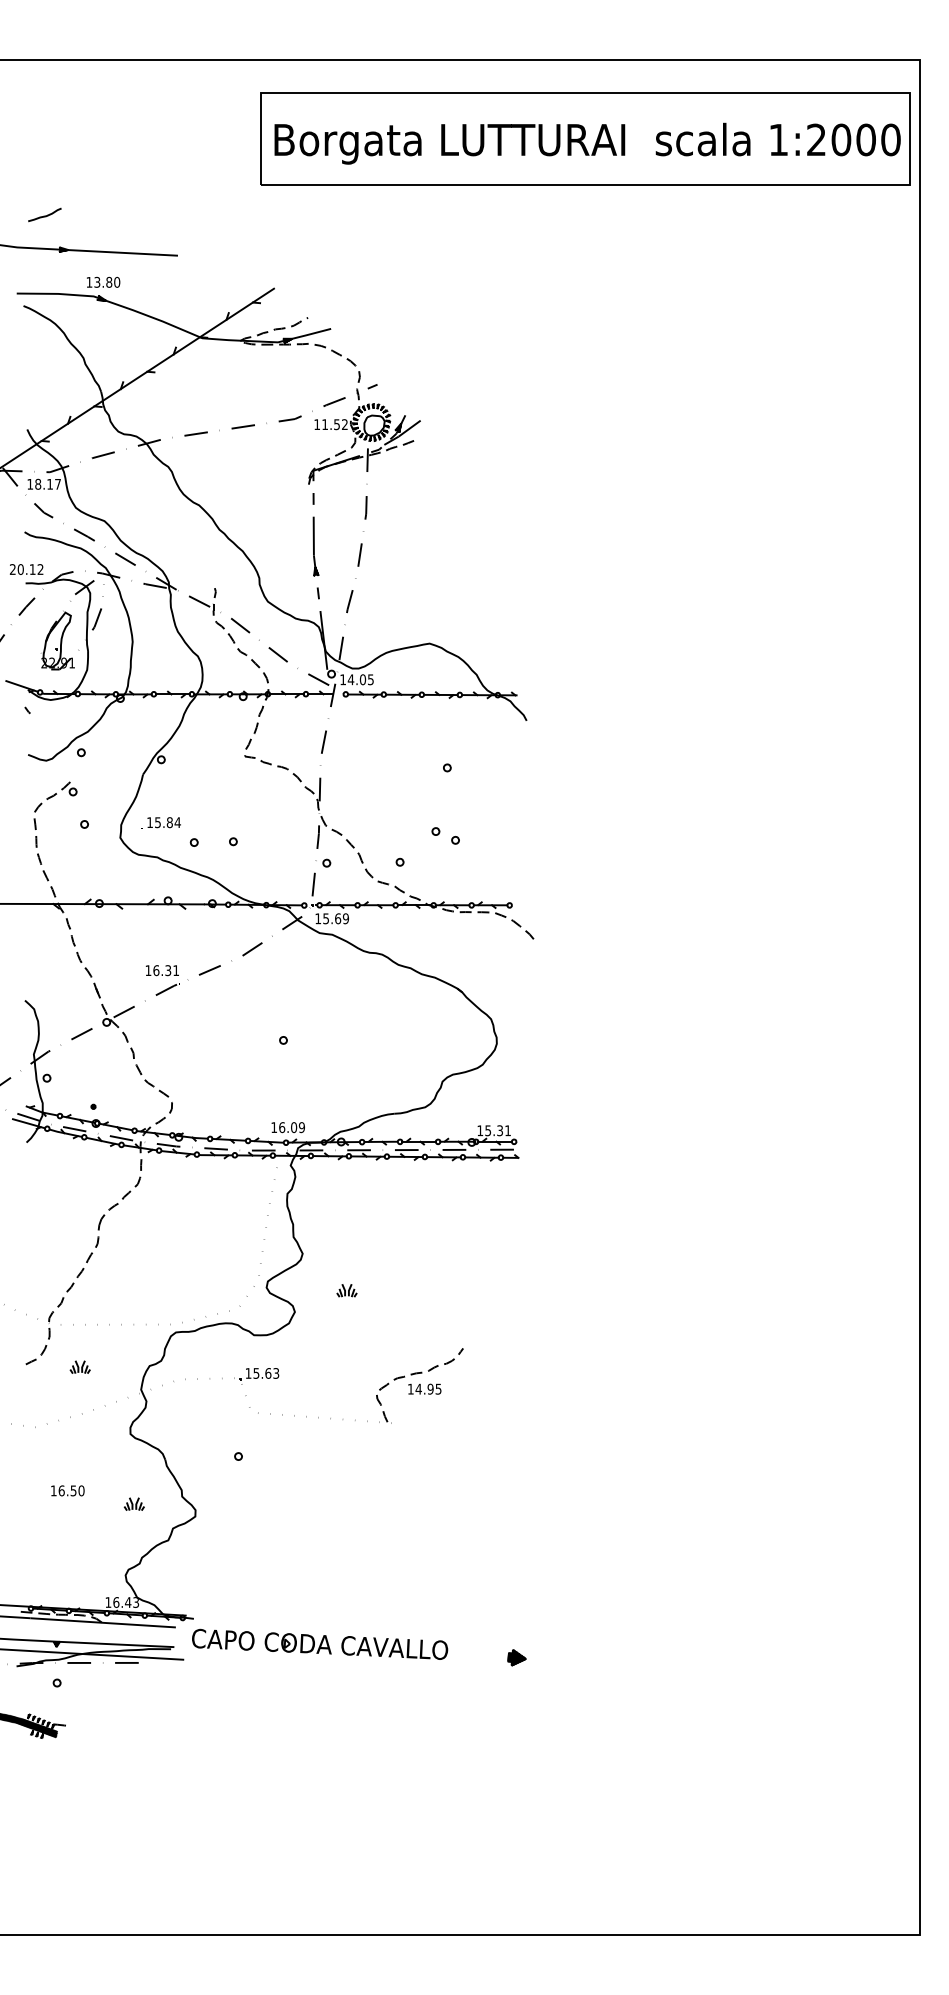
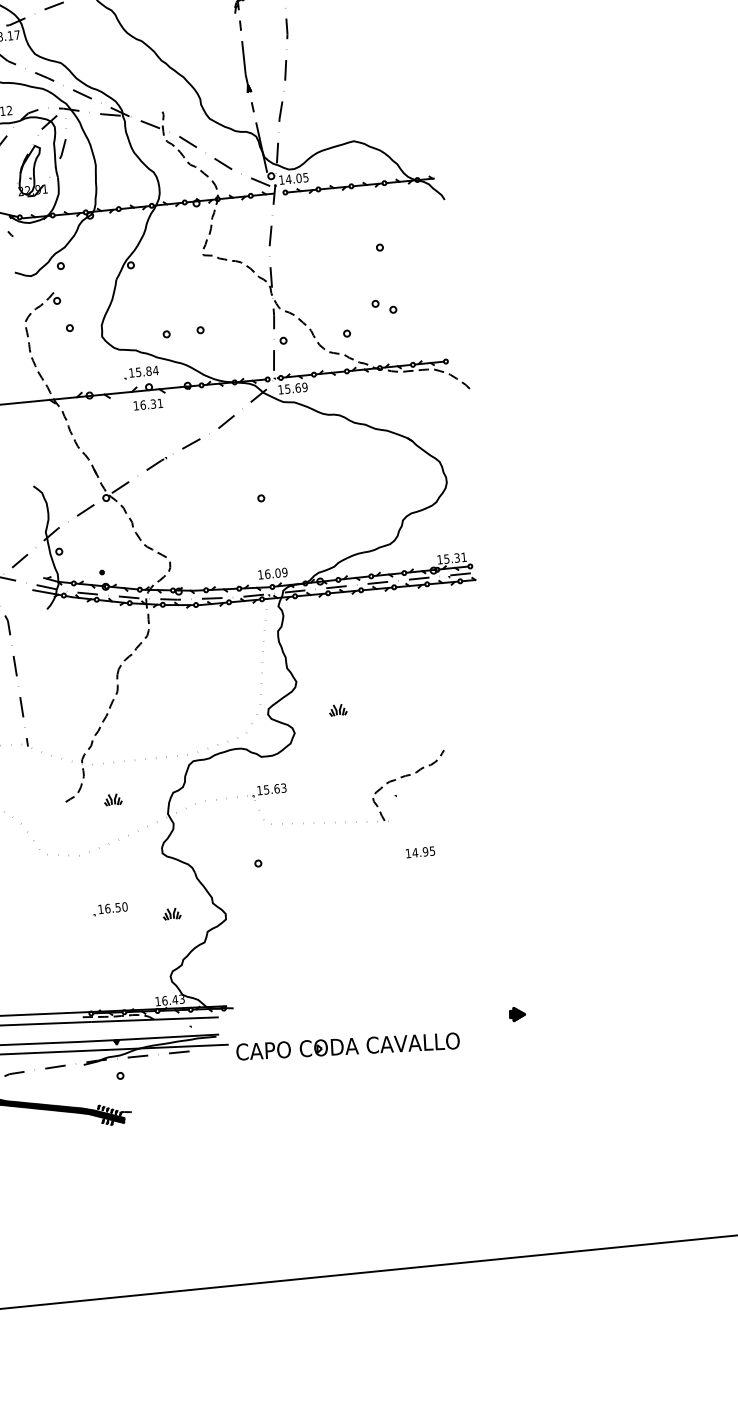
part: (160, 822) -> (140, 371), moved
text: (162, 970) -> (148, 404), moved
text: (424, 1388) -> (420, 851), moved
part: (320, 1643) -> (348, 1045), moved

